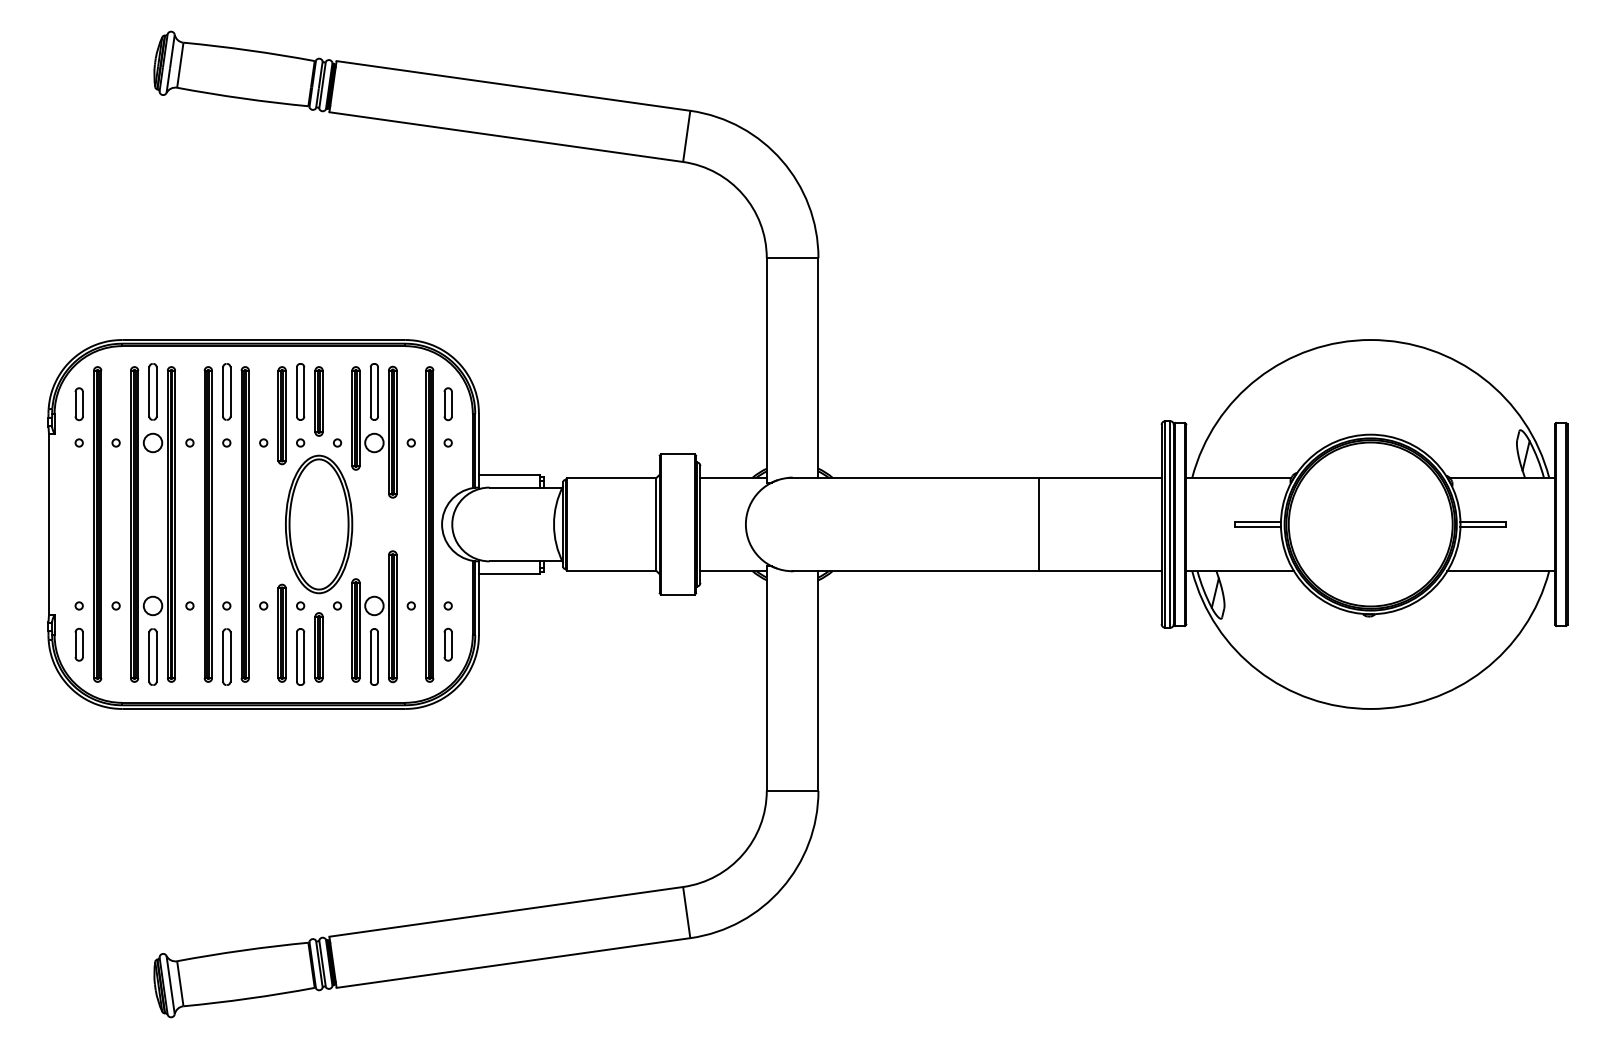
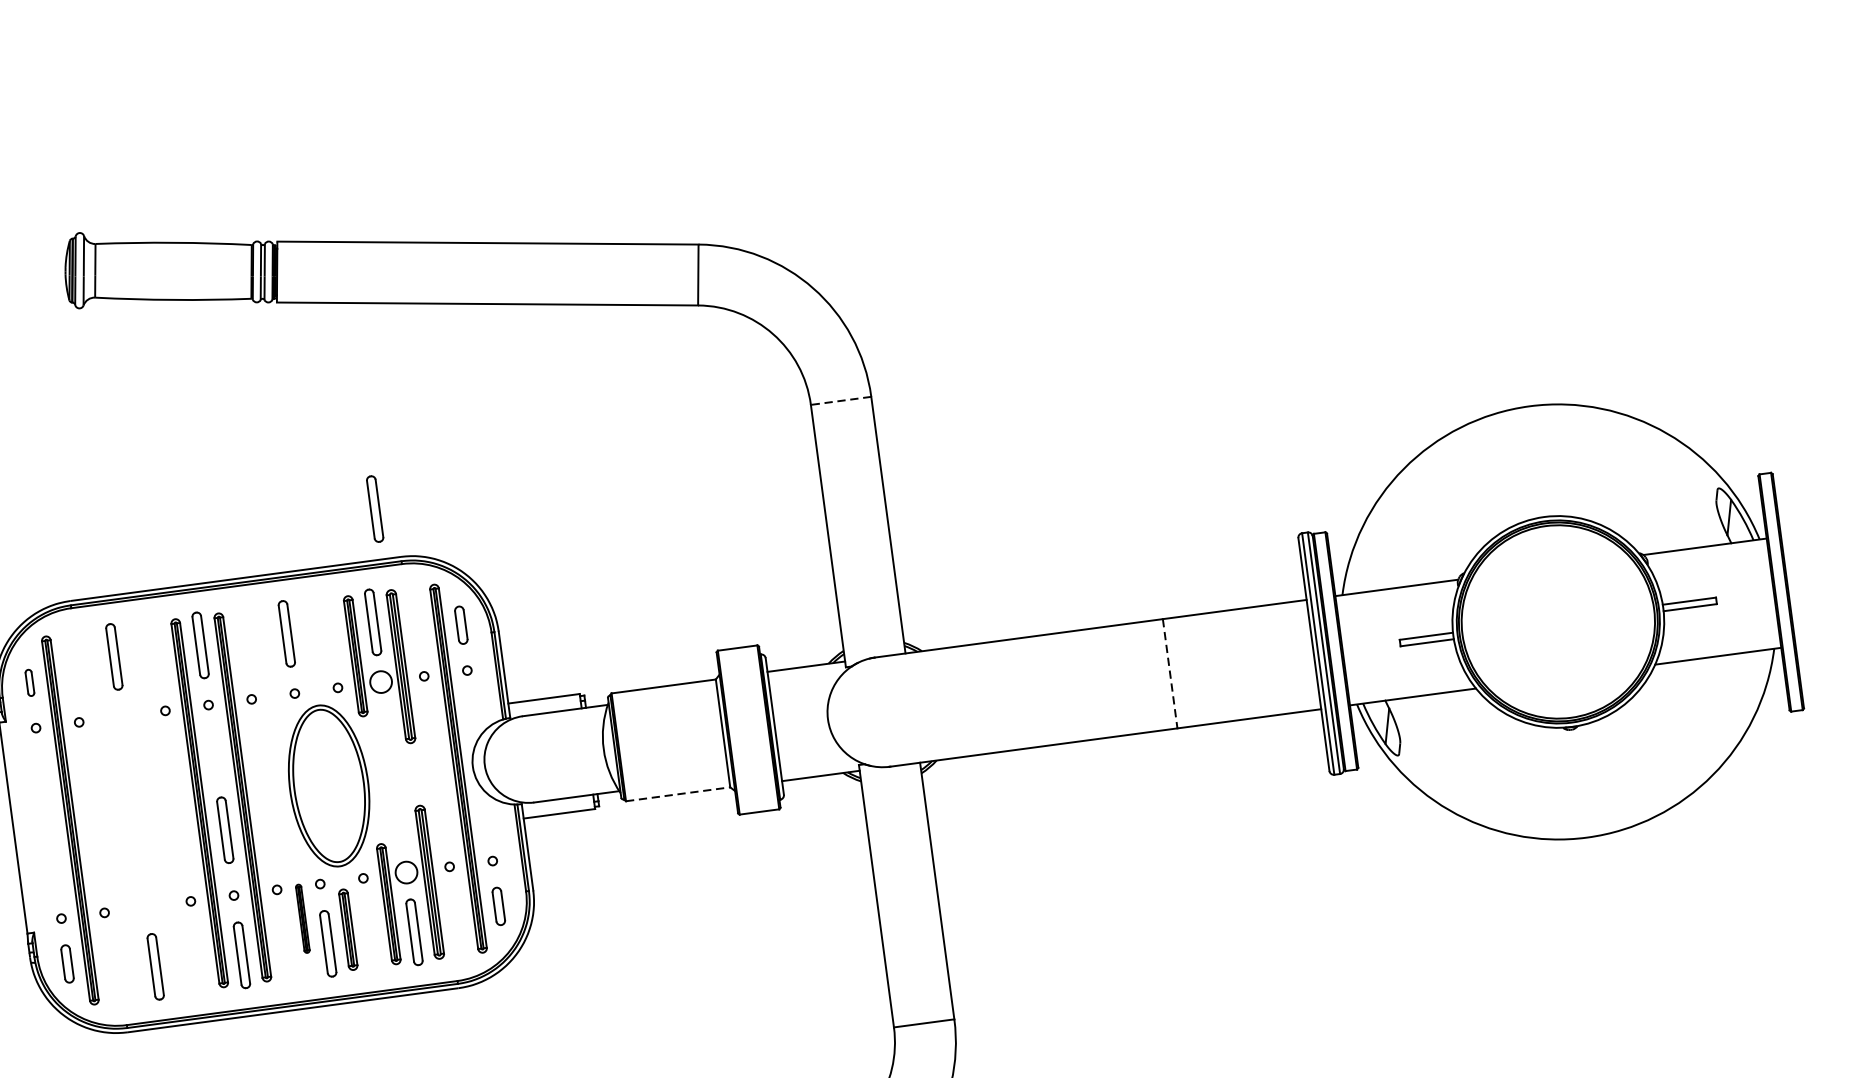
line: (792, 258) -> (841, 401), solid -> dashed
part: (388, 296) -> (374, 508), added
part: (318, 401) -> (309, 642), removed
part: (78, 404) -> (29, 683), size x0.7
part: (281, 415) -> (268, 664), removed
part: (138, 524) -> (118, 814), removed
line: (1038, 524) -> (1170, 673), solid -> dashed
part: (226, 549) -> (224, 829), added
line: (611, 570) -> (678, 794), solid -> dashed
part: (281, 632) -> (302, 918), size x0.6

